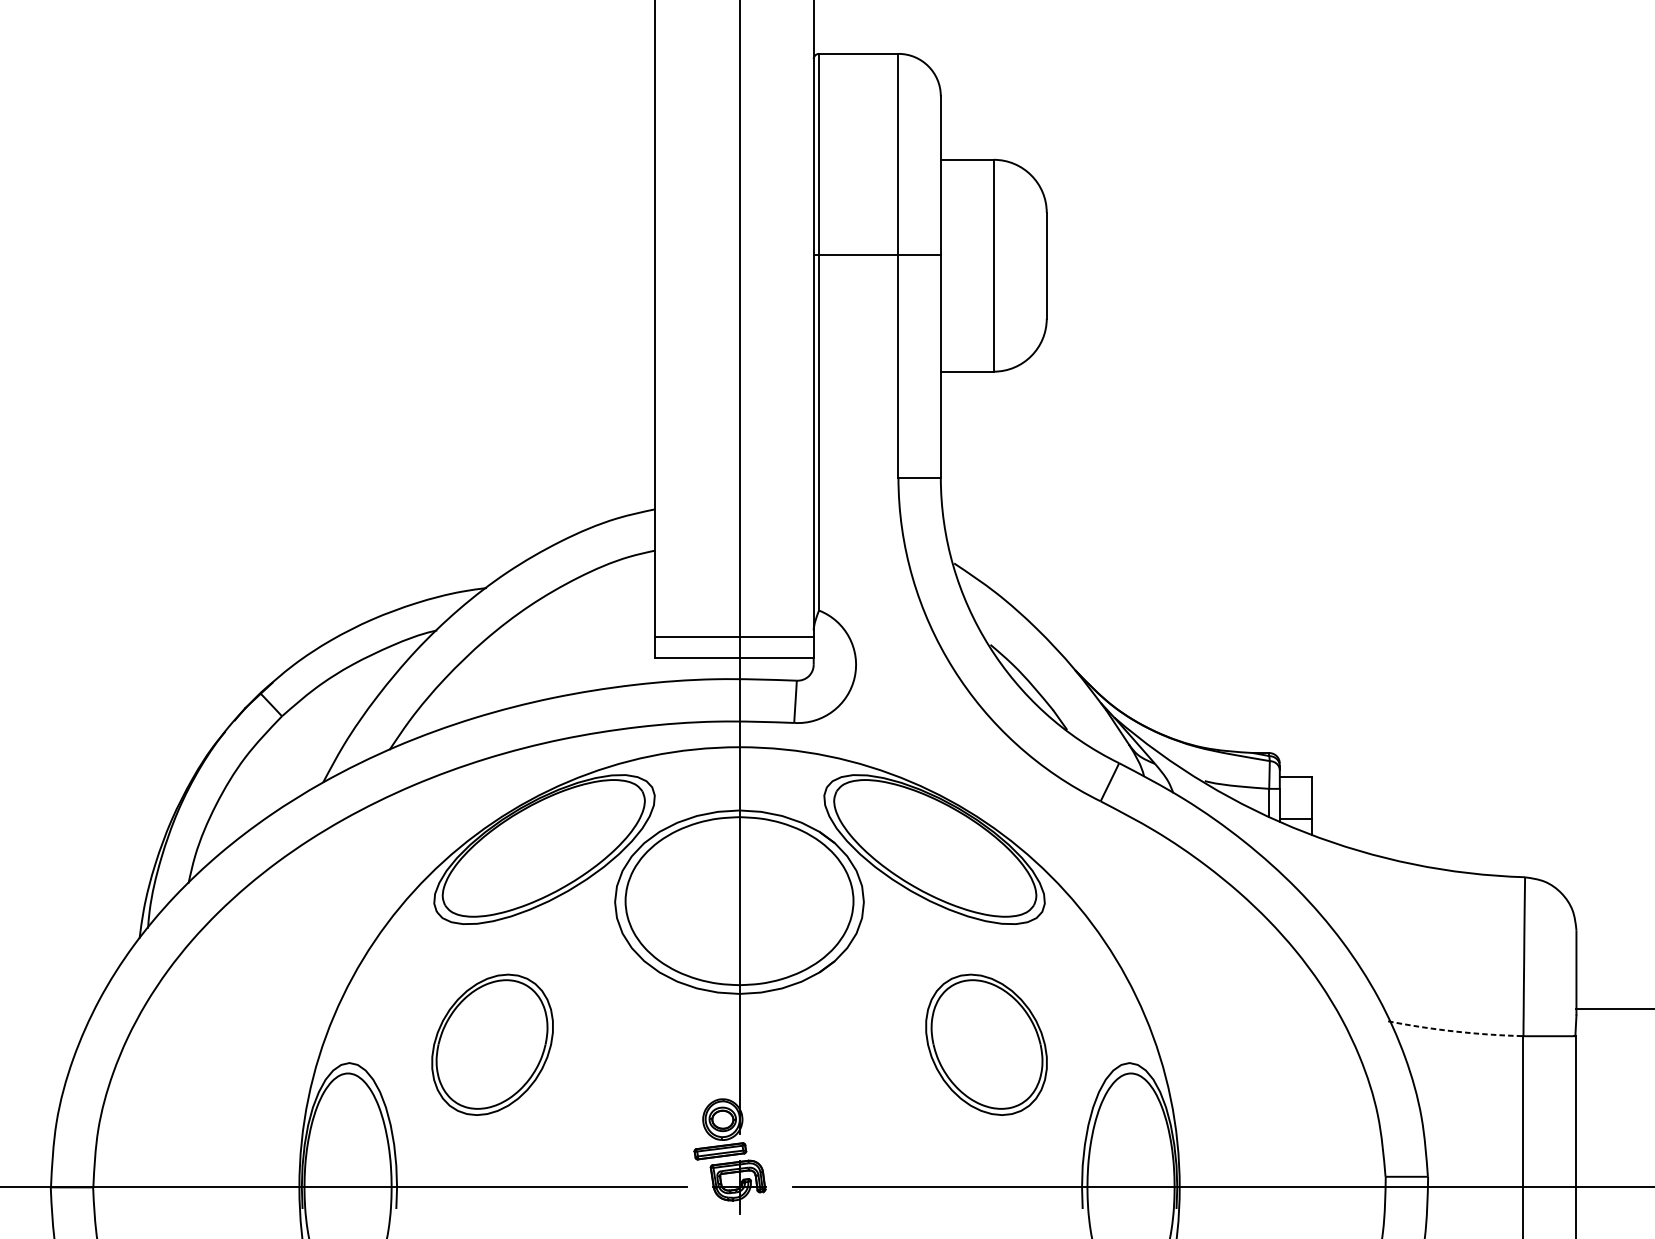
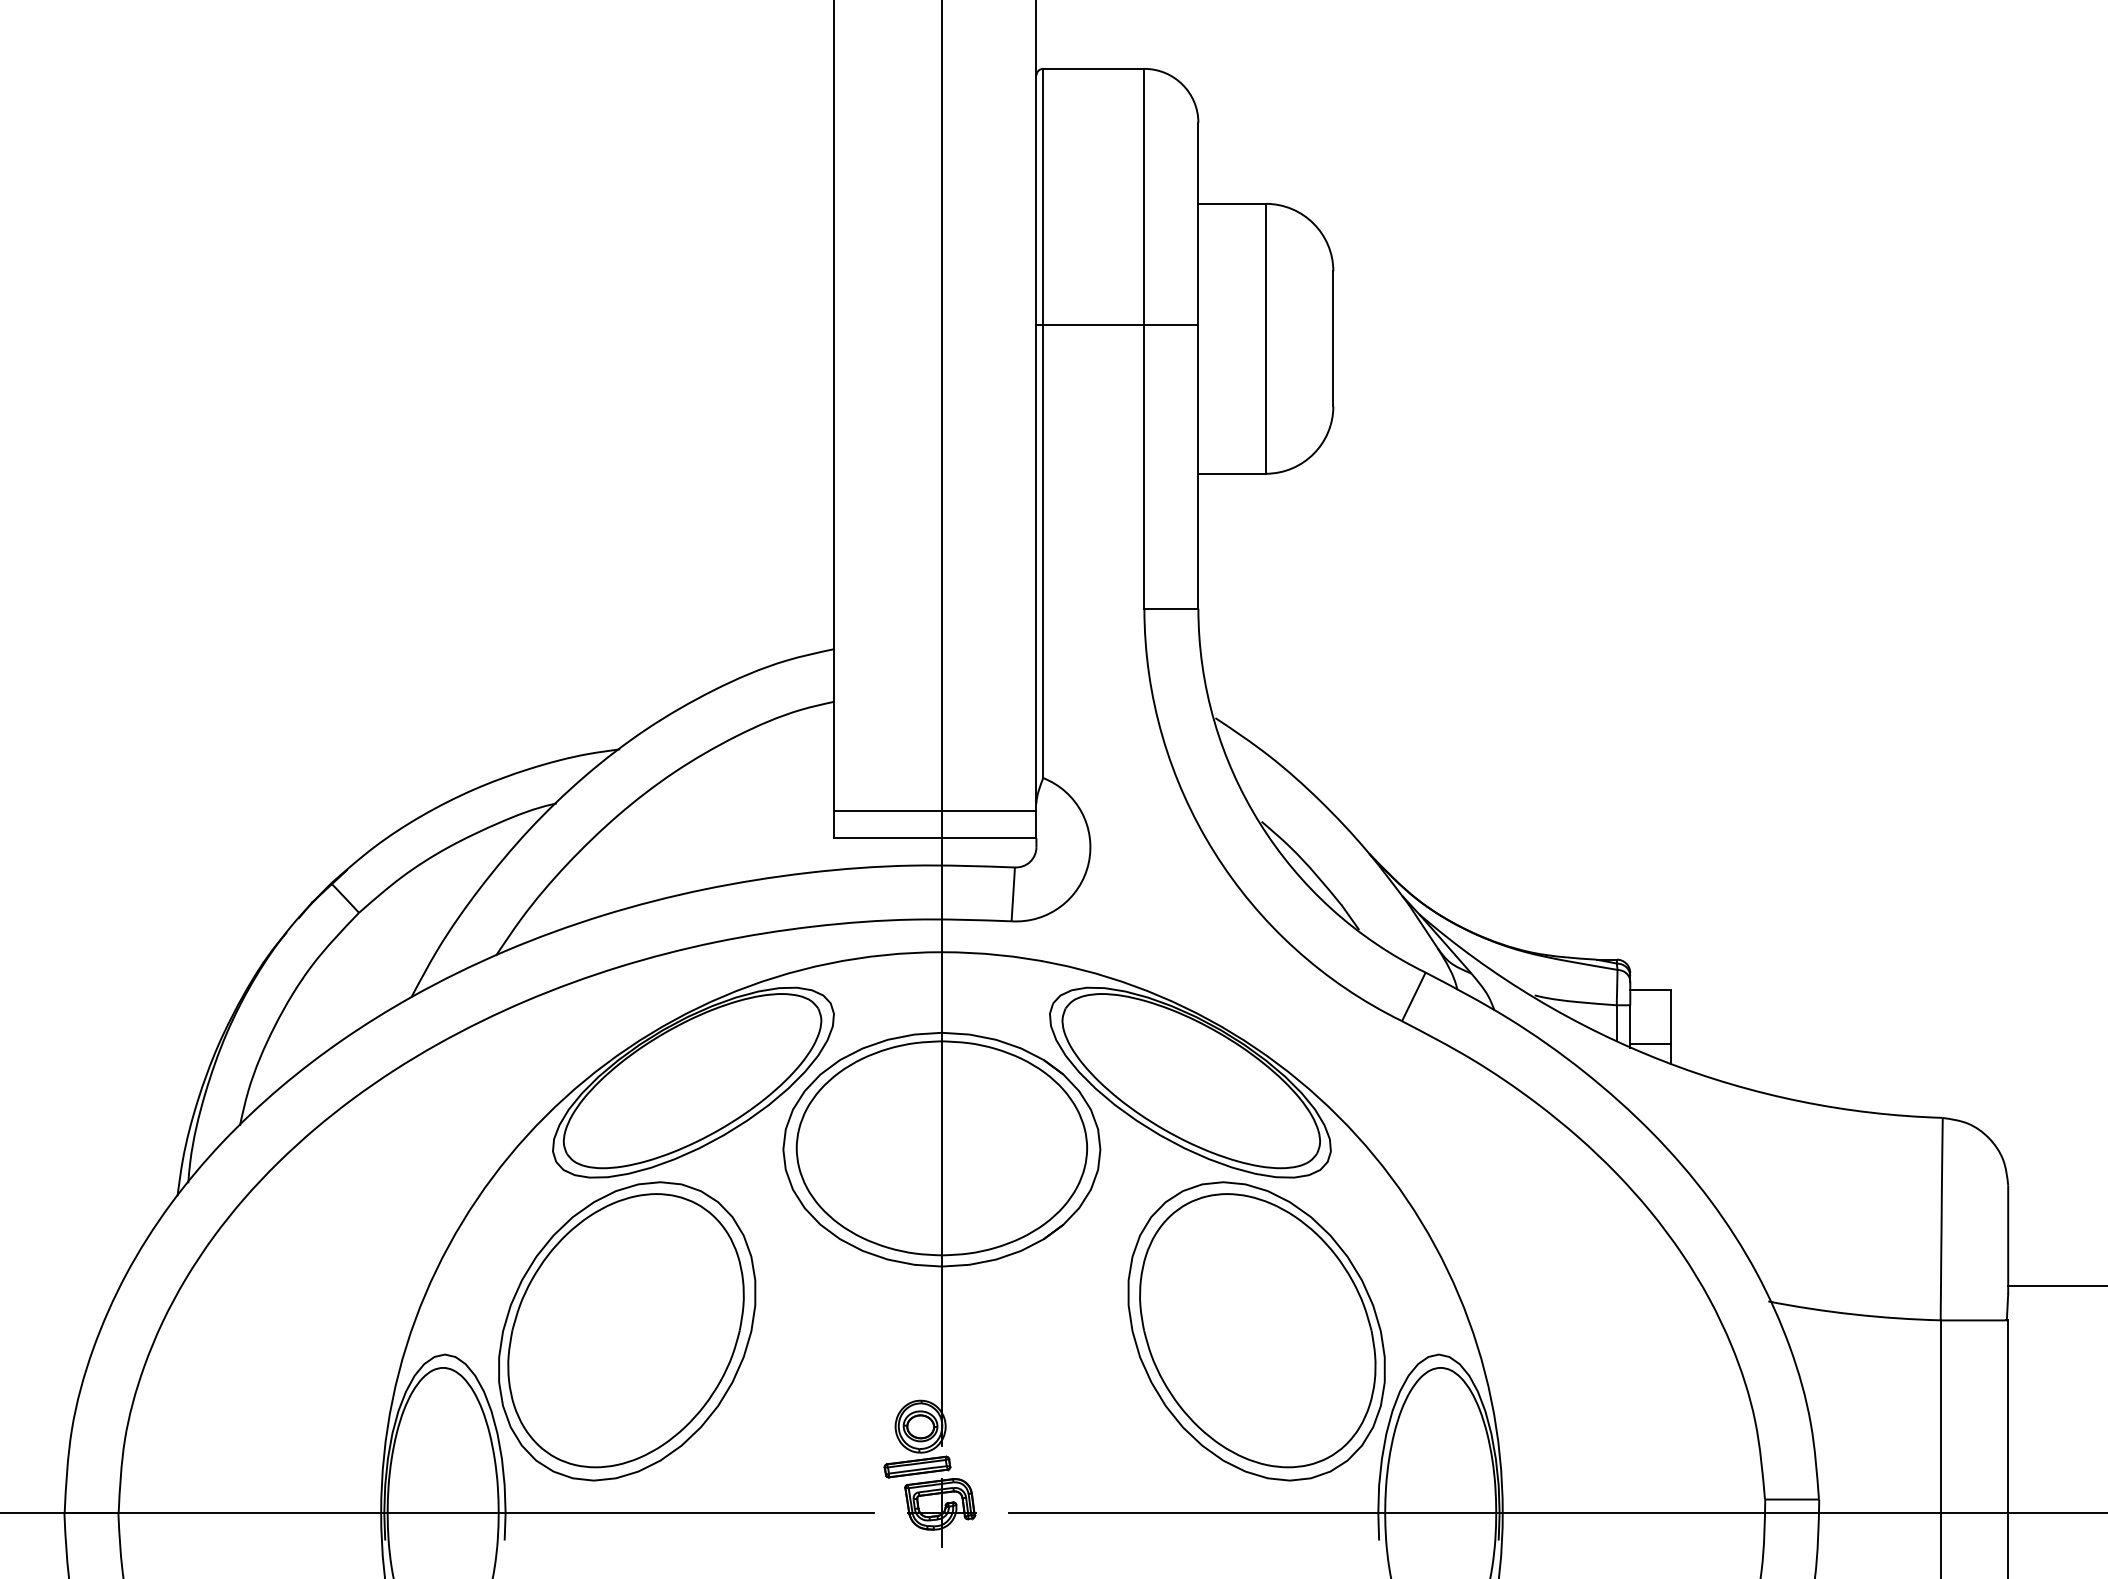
arc: (1455, 1031) -> (1854, 1314), dashed -> solid
part: (492, 1044) -> (627, 1331), size x1.67
part: (986, 1044) -> (1256, 1331), size x1.67

